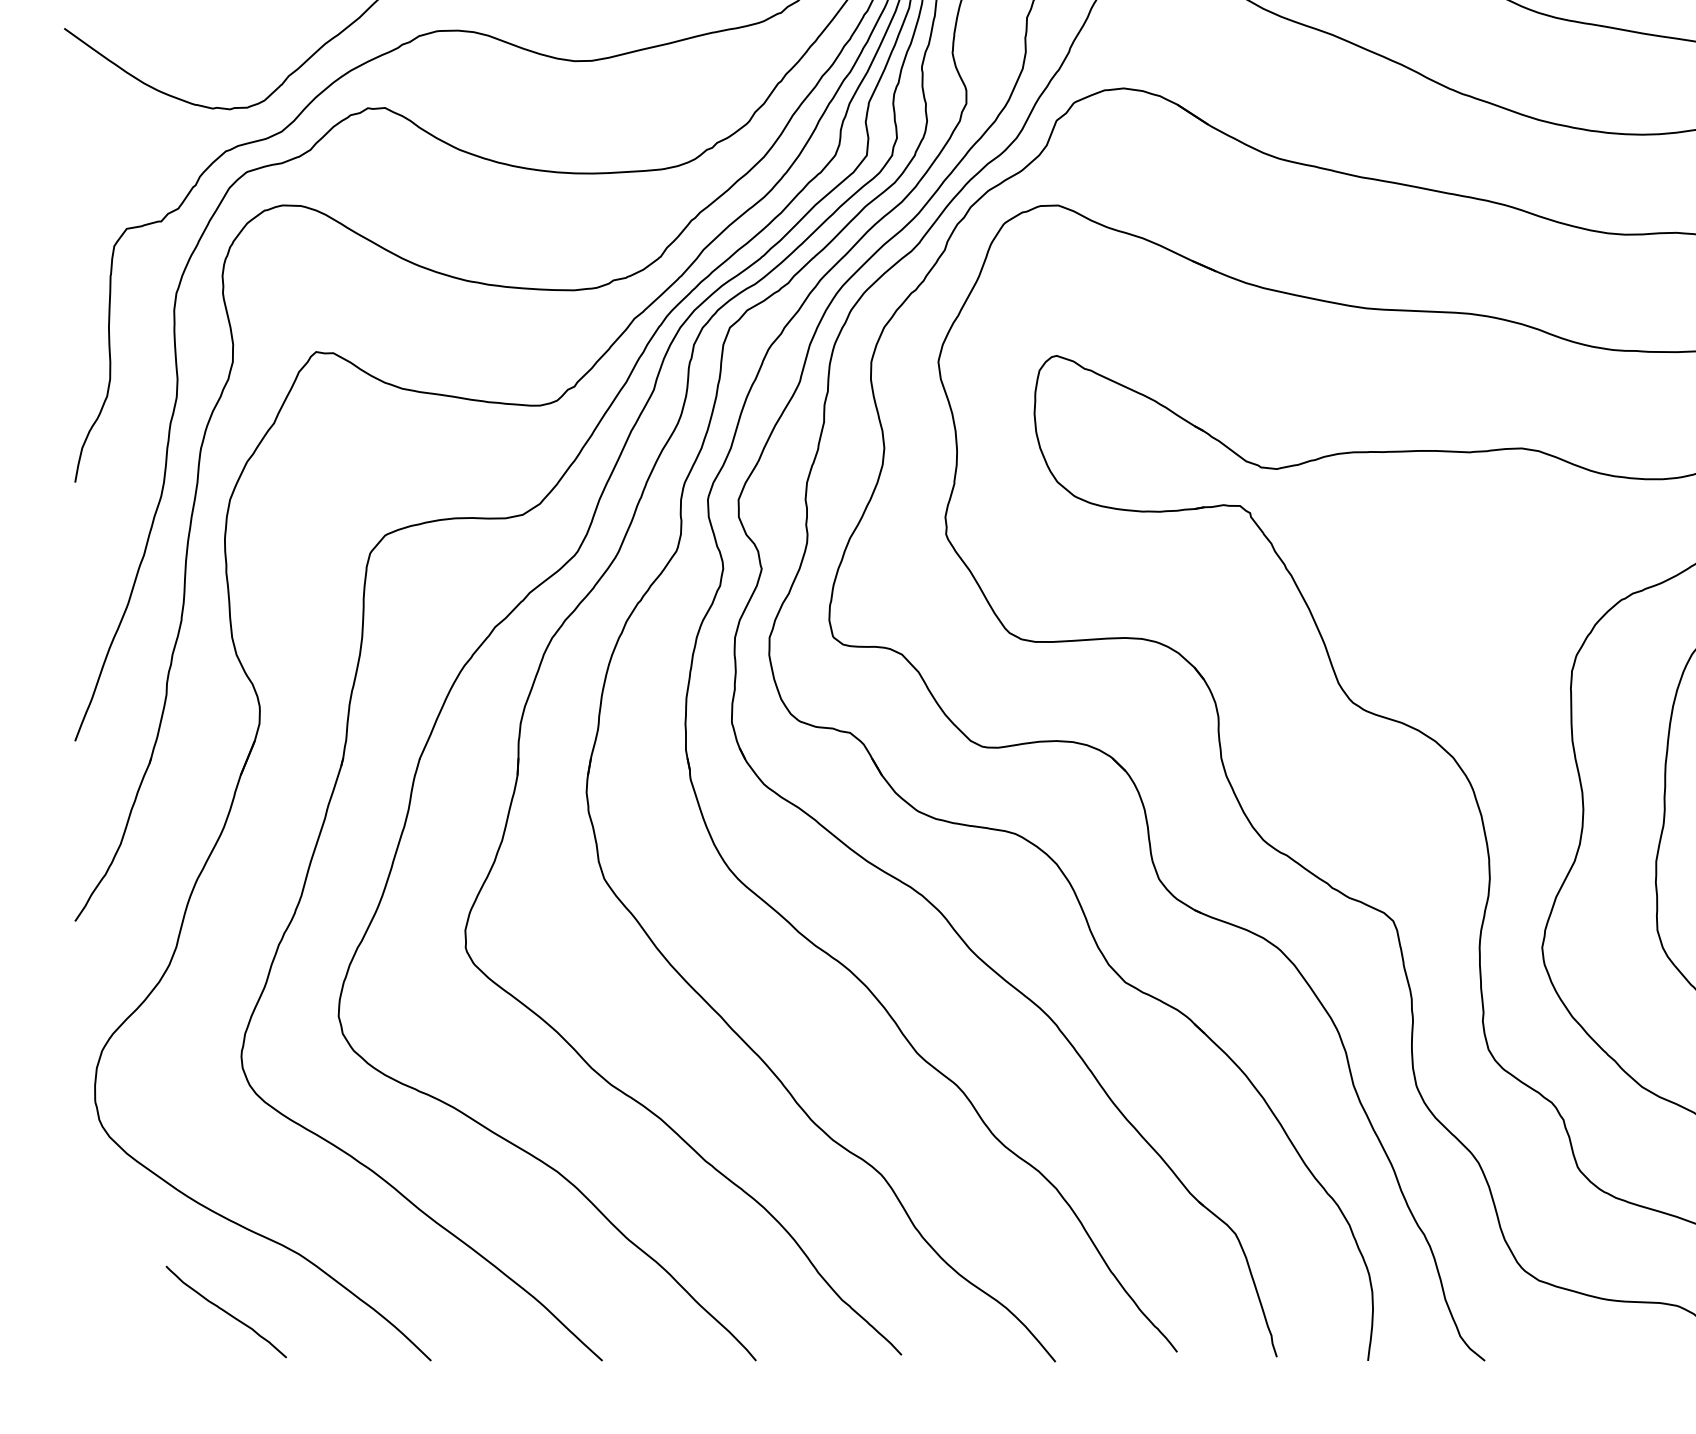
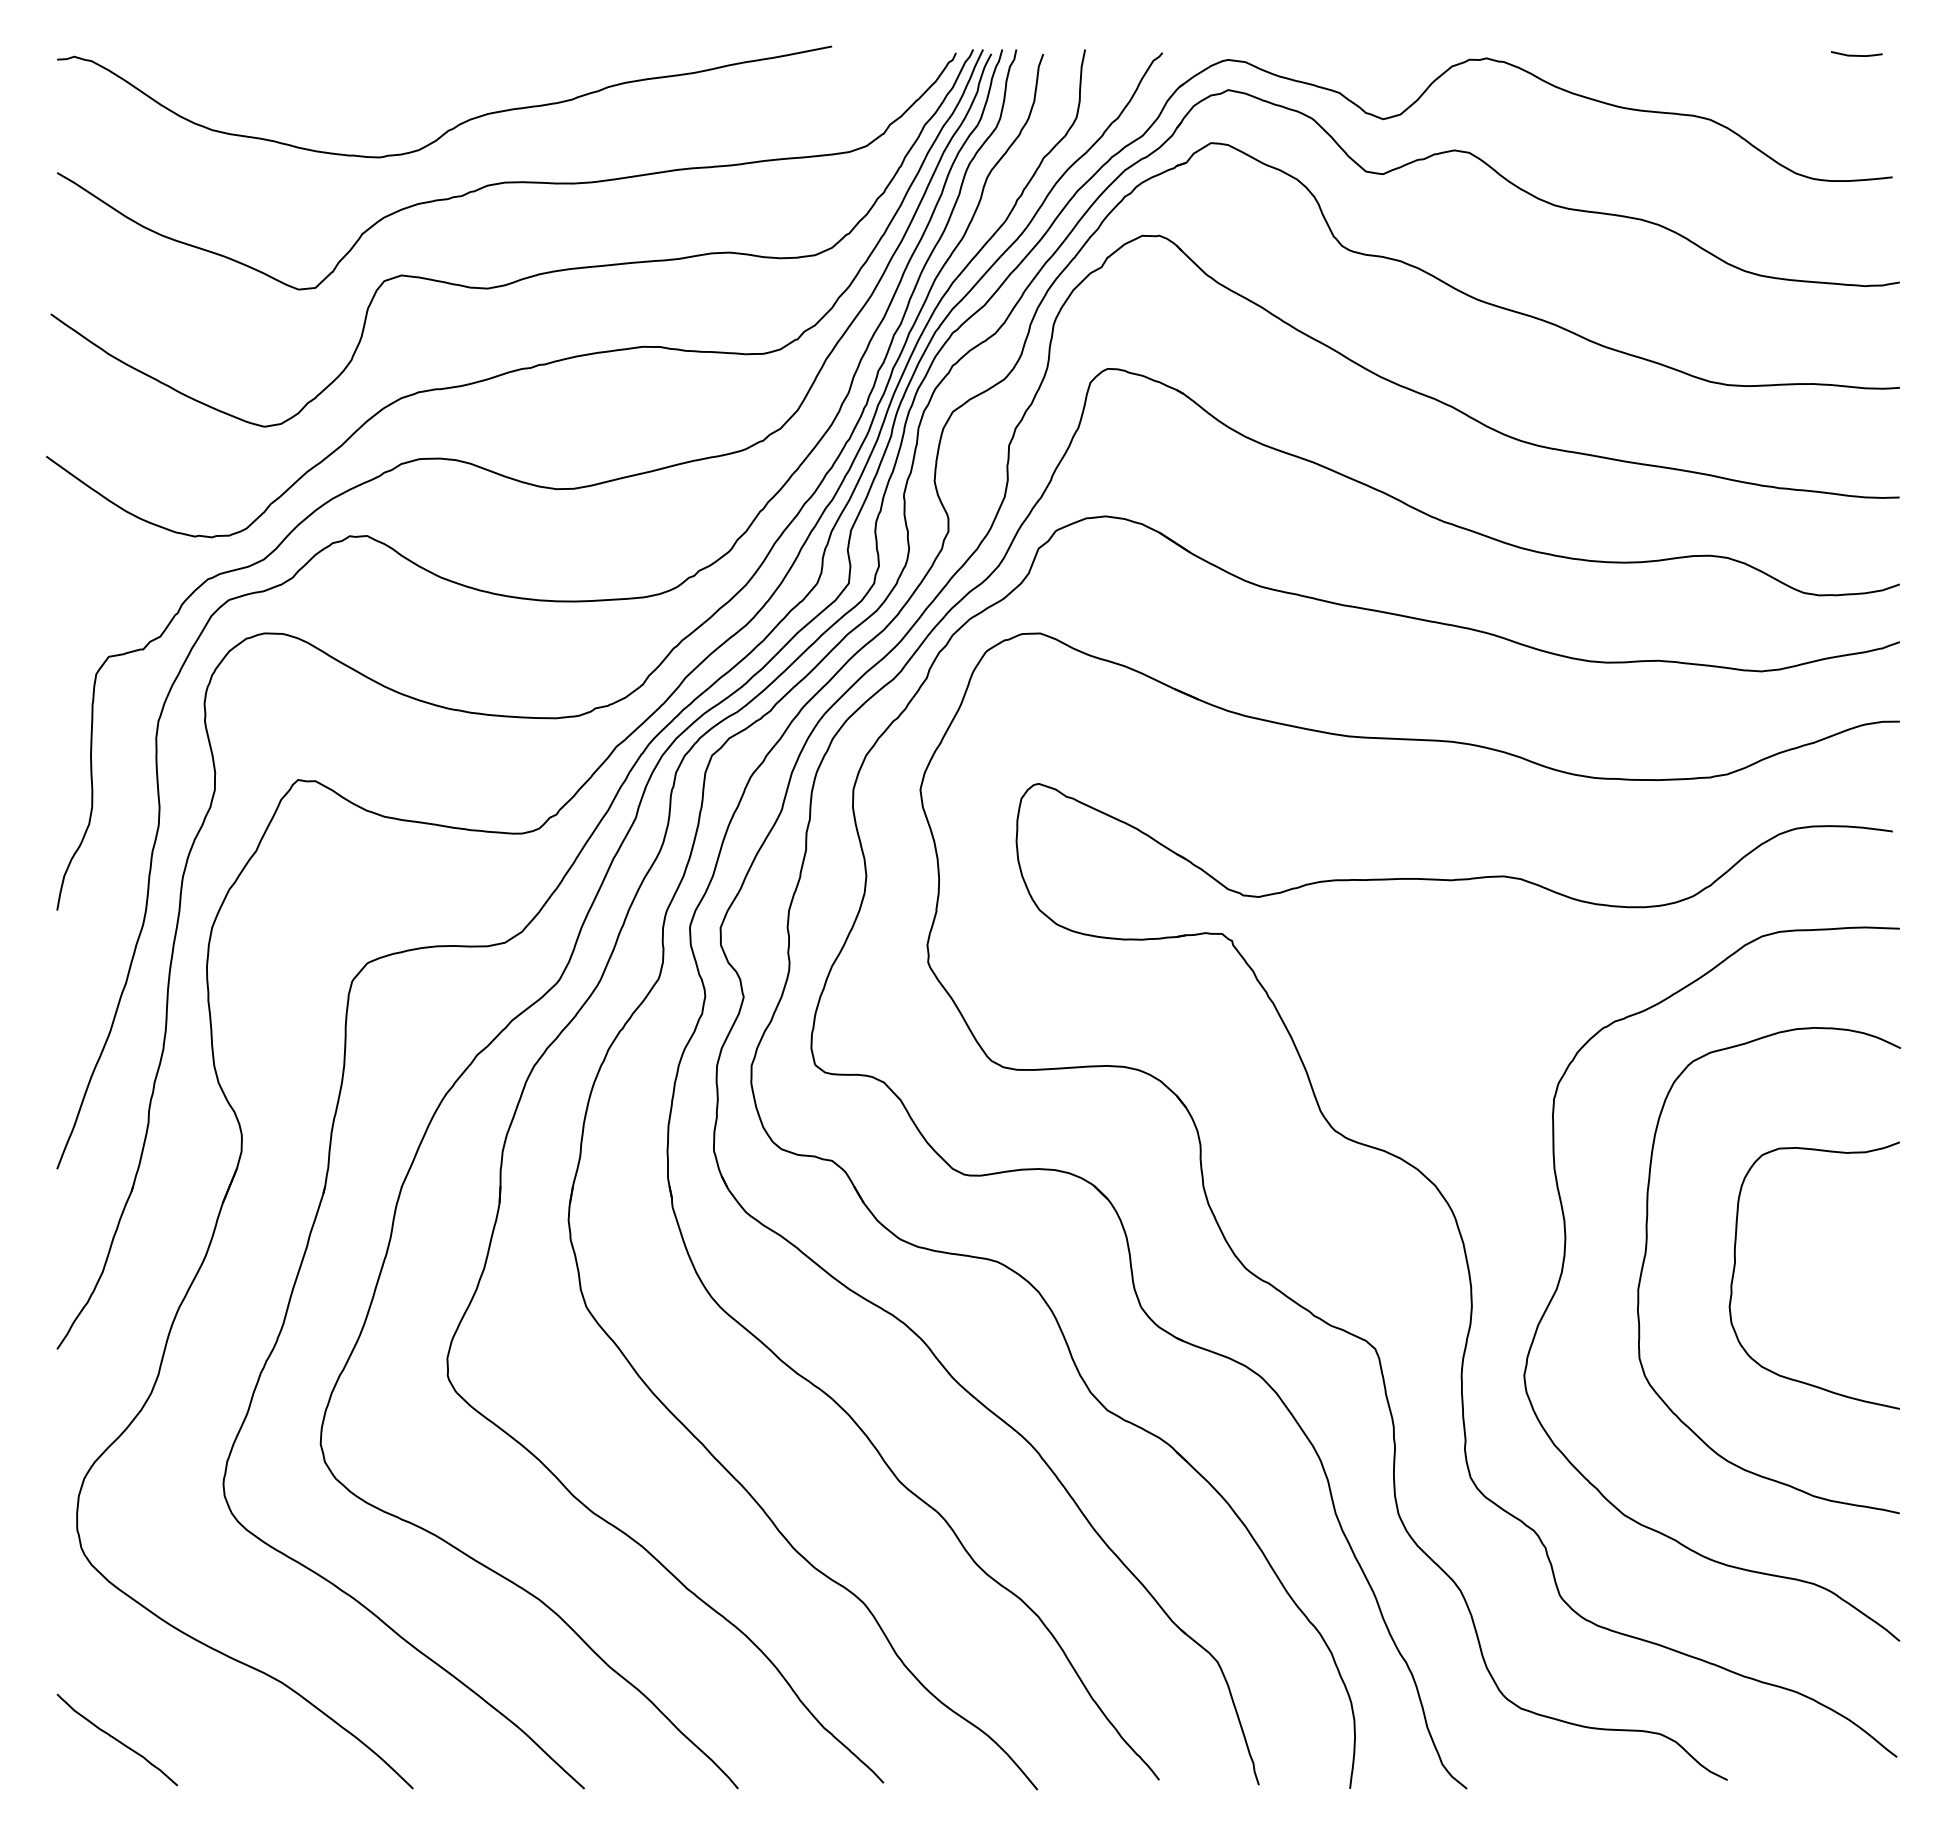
curve: (225, 1311) -> (116, 1739), moved

